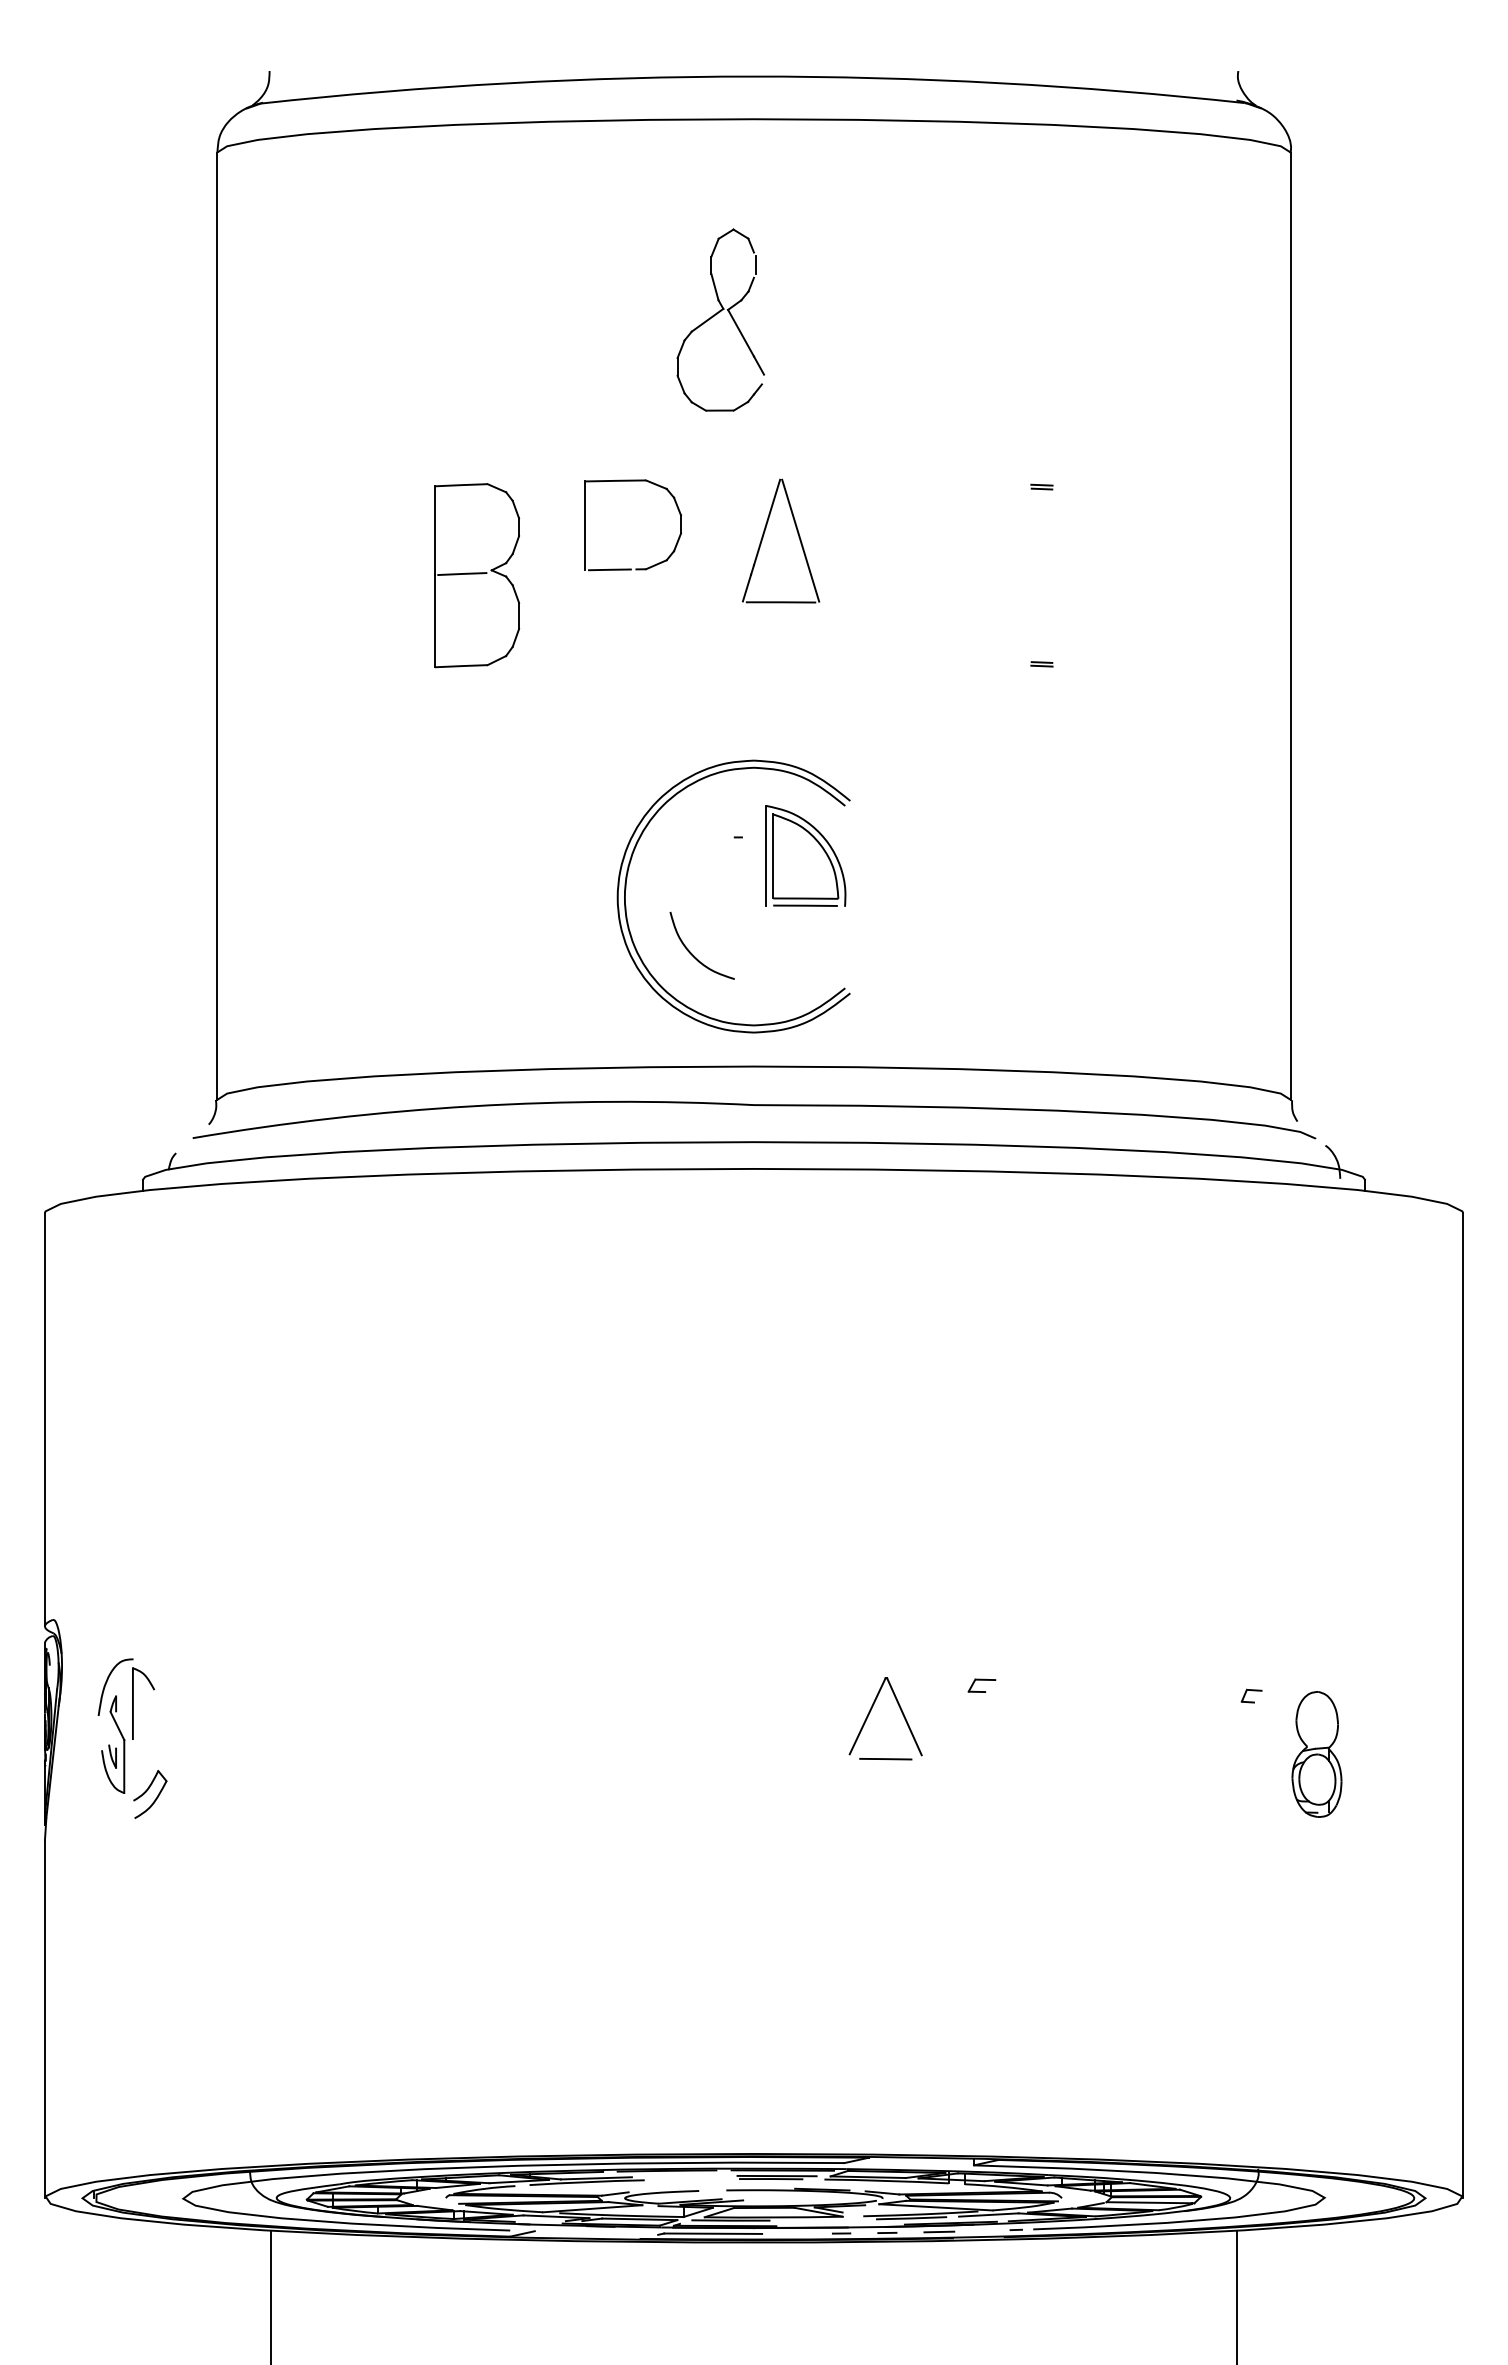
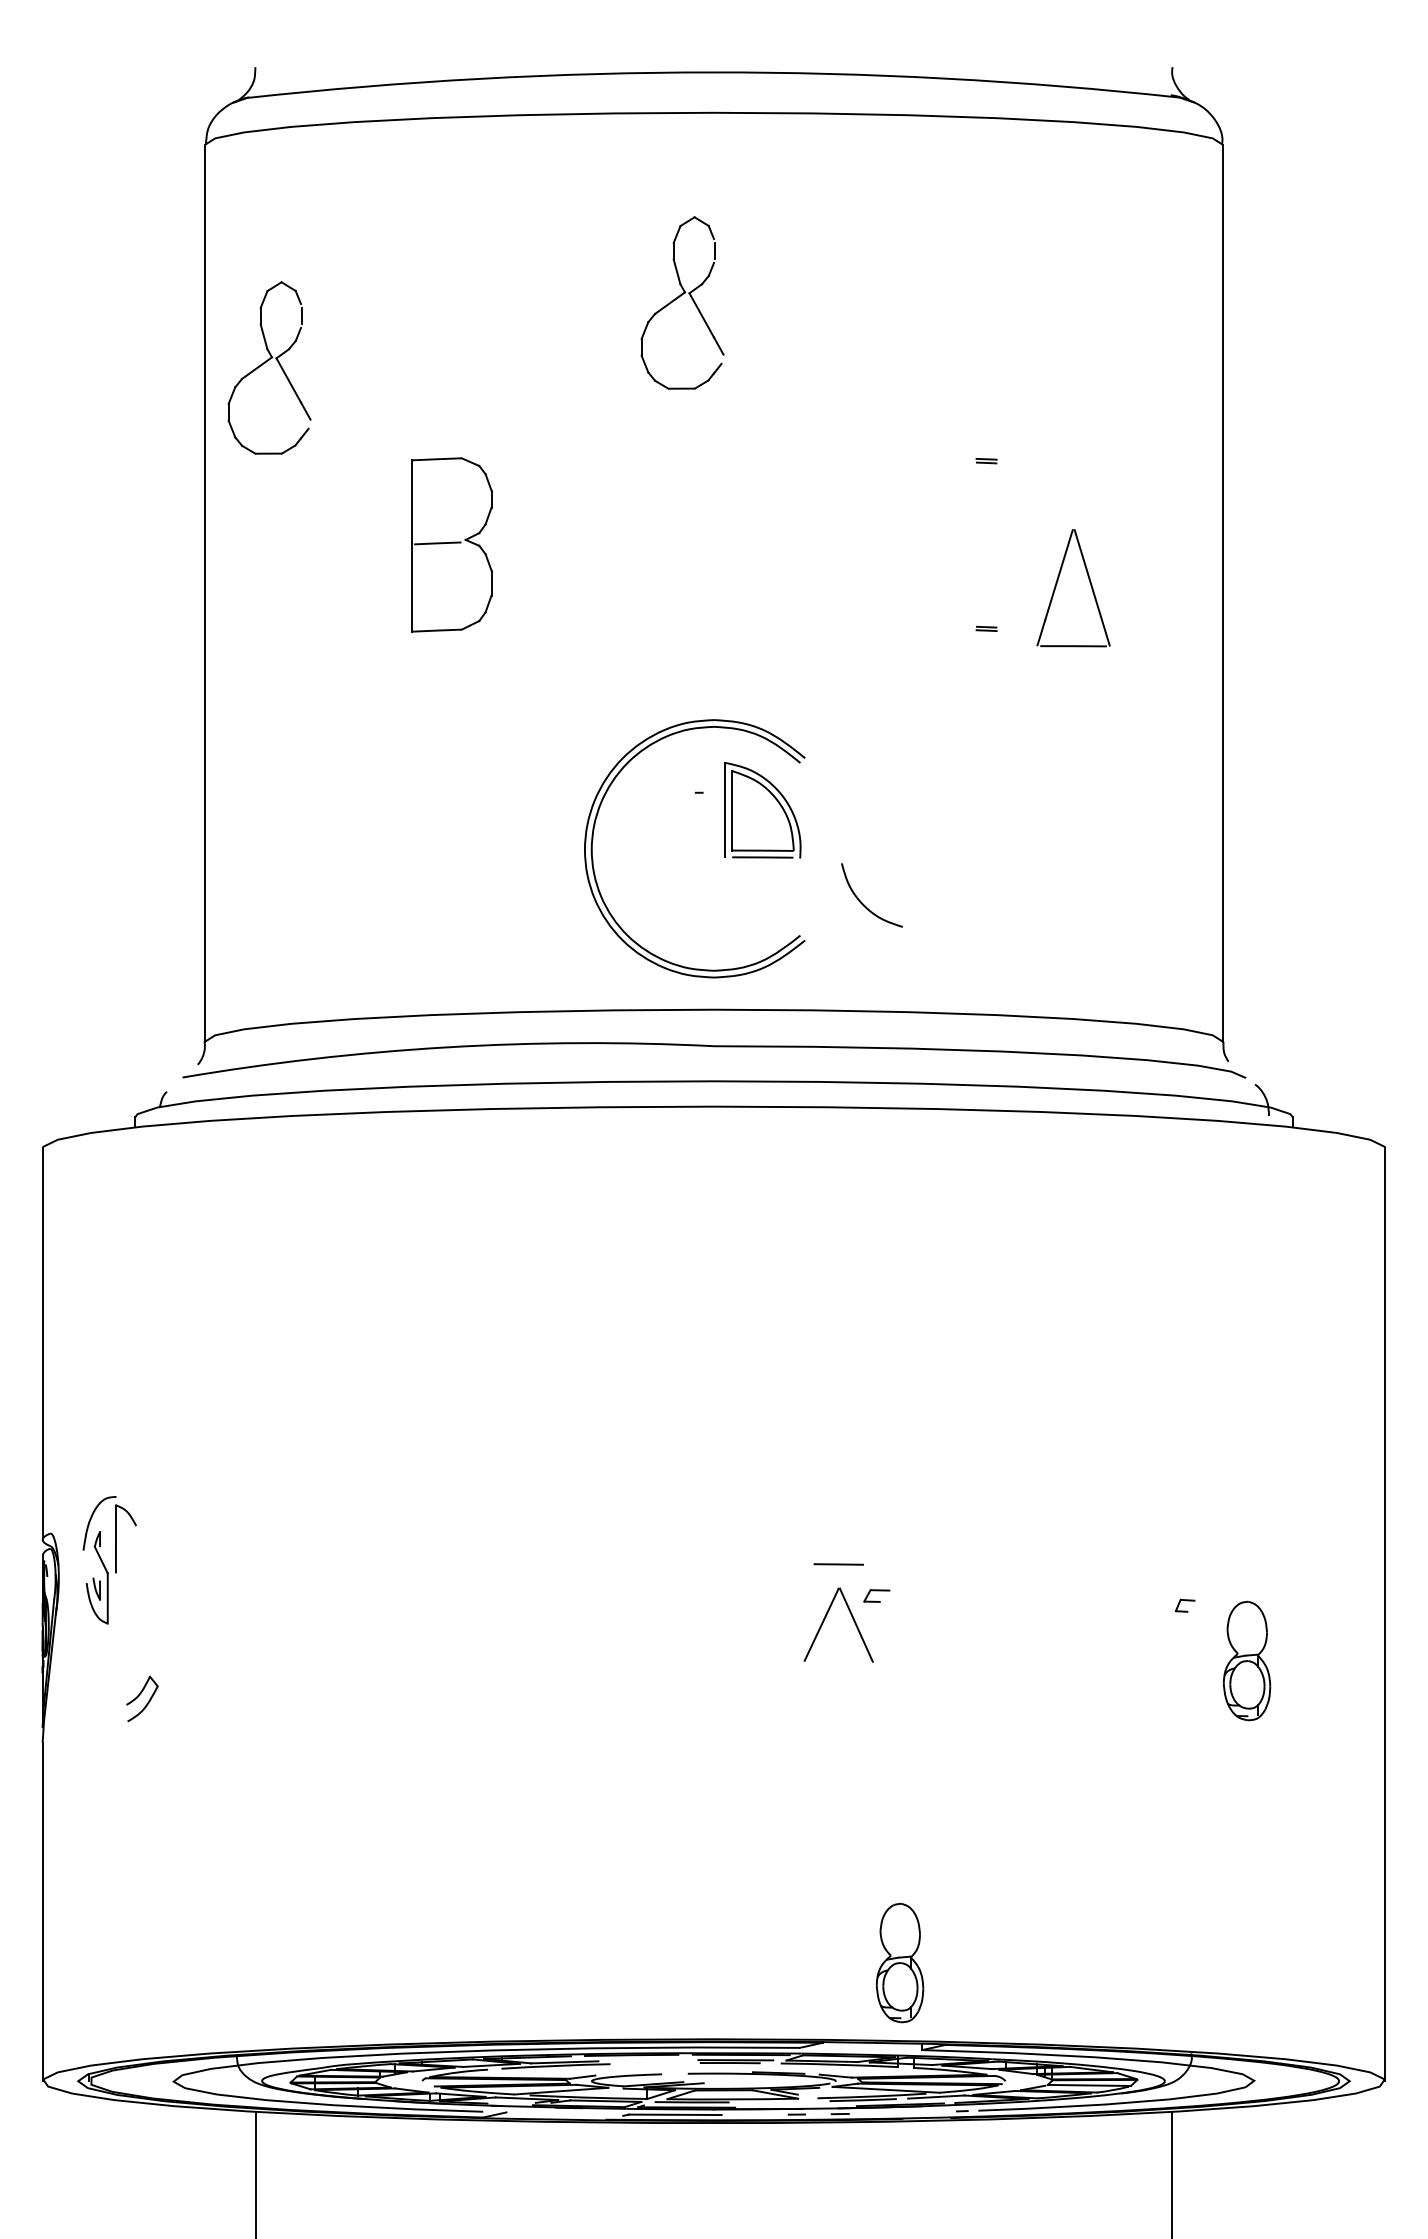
part: (284, 388) -> (269, 367), added
part: (633, 481) -> (599, 455), removed
part: (764, 537) -> (1057, 584), moved
curve: (693, 954) -> (863, 903), moved
part: (981, 1685) -> (876, 1595), moved
part: (126, 1726) -> (109, 1560), moved
line: (885, 1759) -> (838, 1564), moved
part: (949, 2072) -> (899, 1962), added
line: (939, 2231) -> (889, 2112), removed

